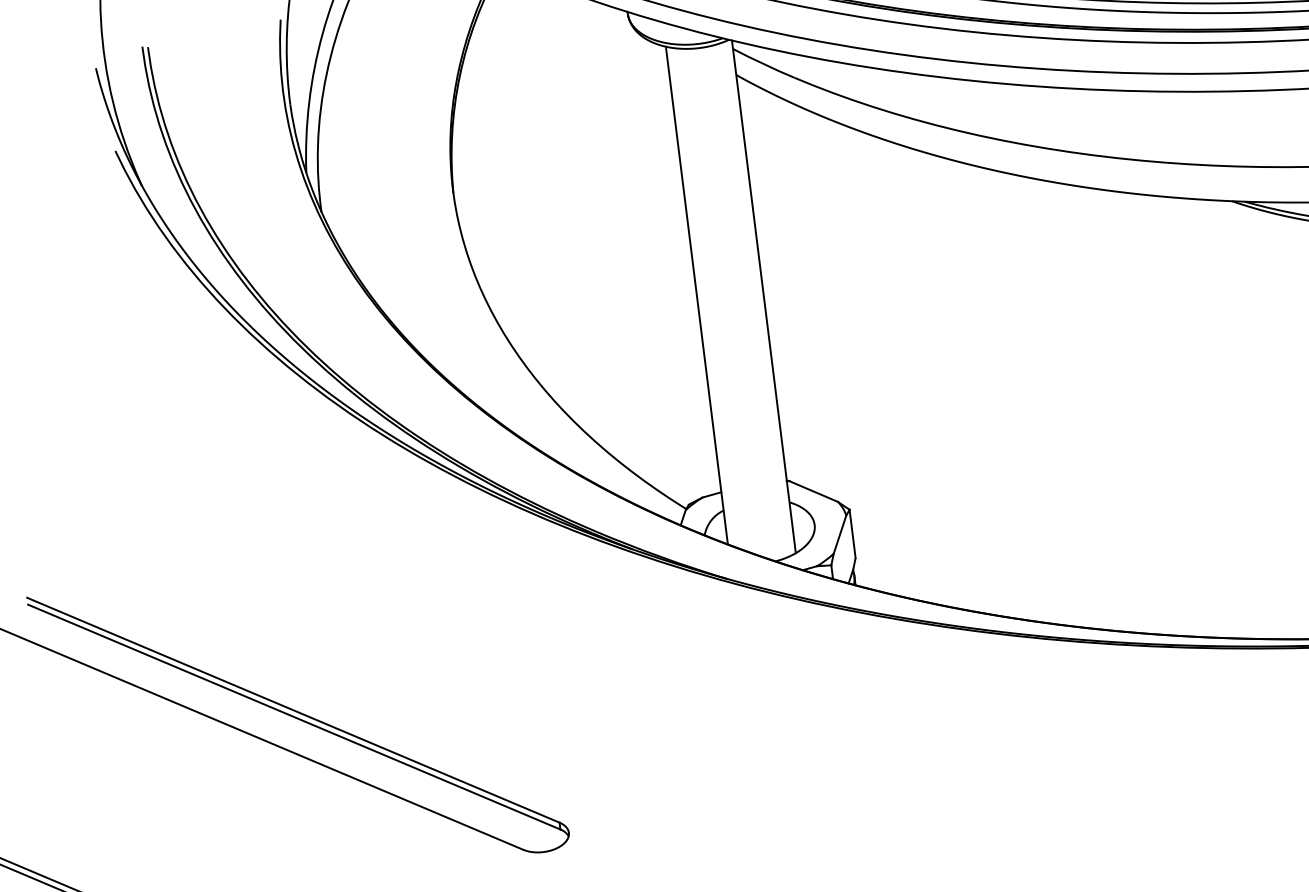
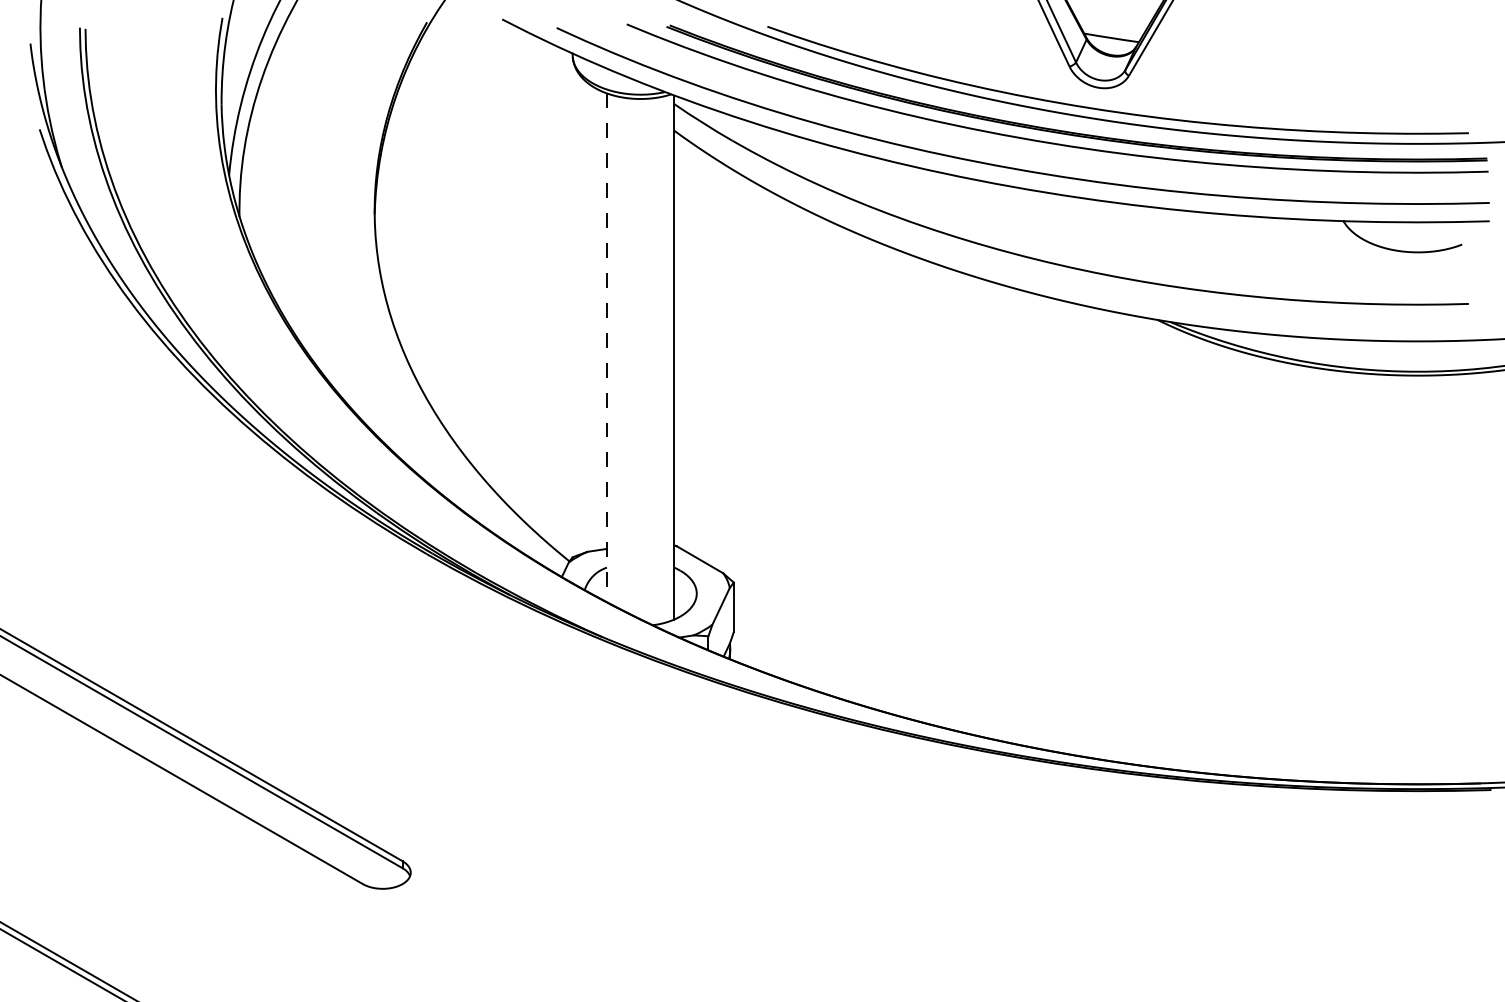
line: (696, 296) -> (606, 348), solid -> dashed

